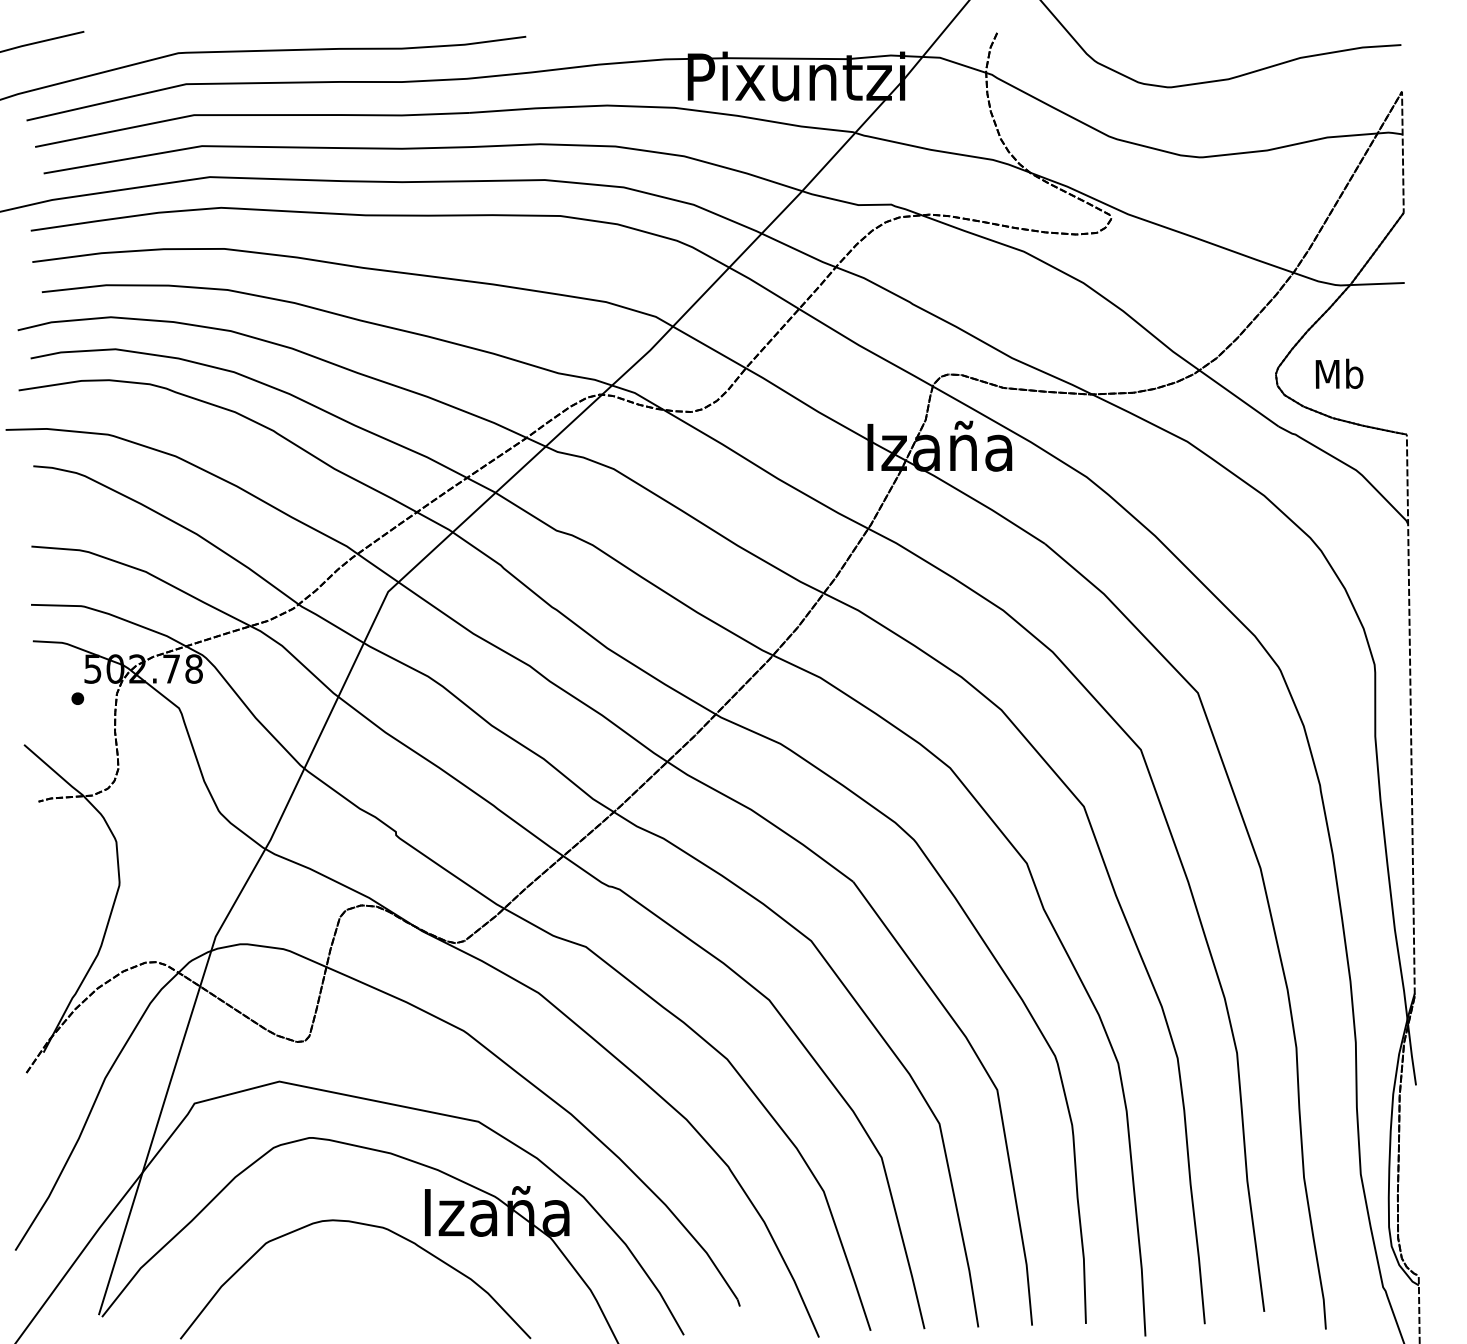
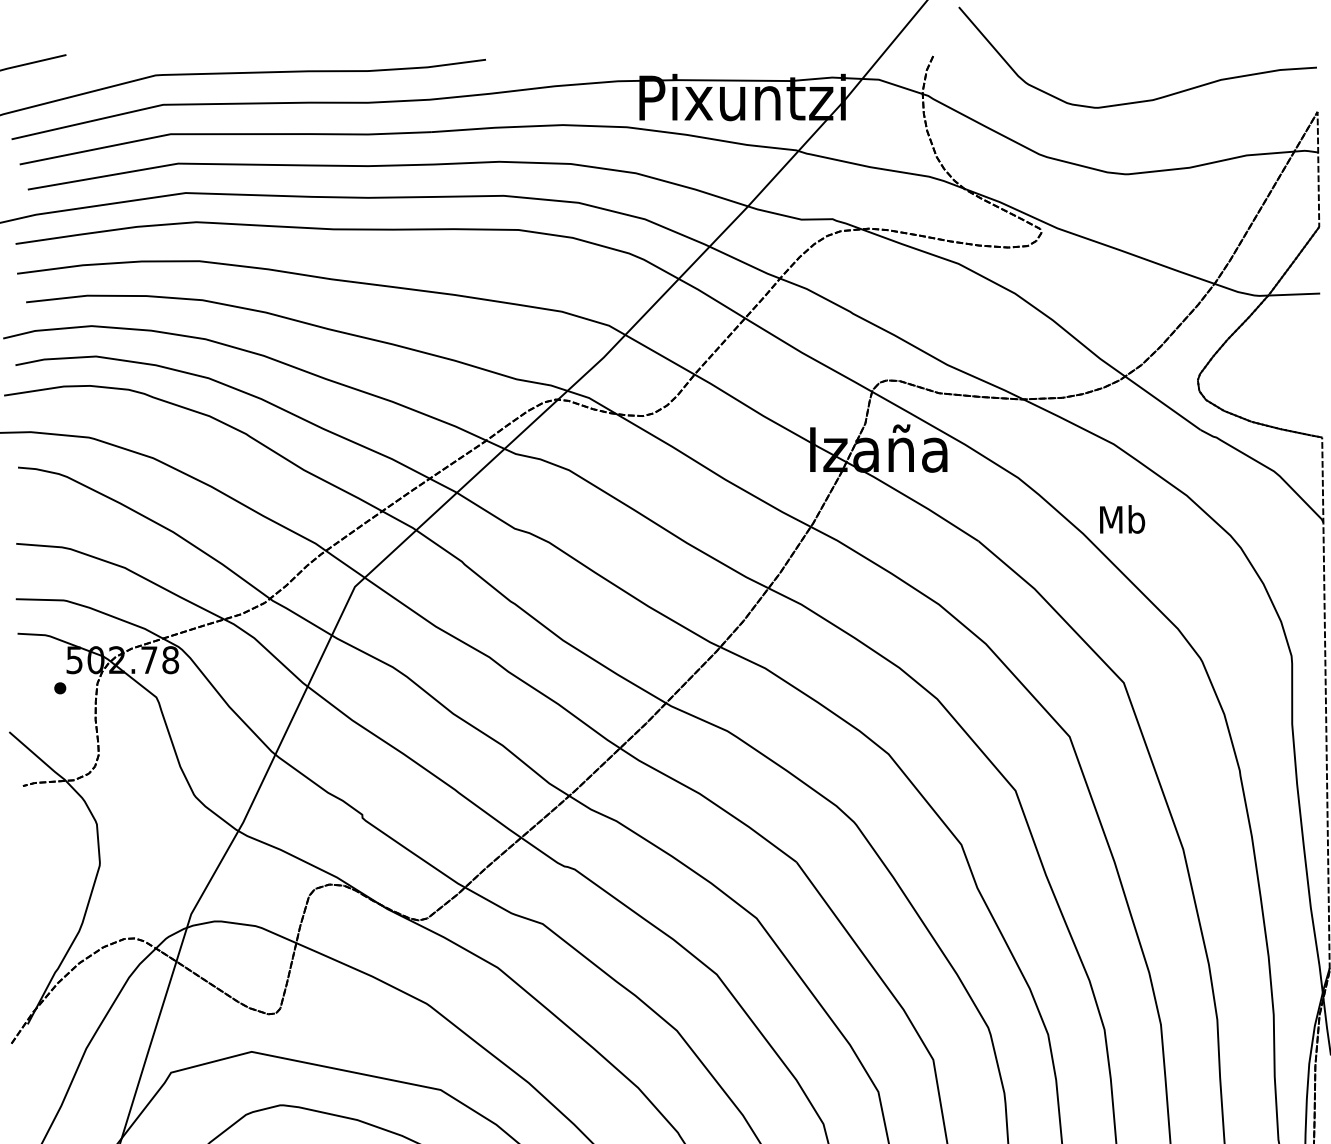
text: (1339, 373) -> (1122, 519), moved

